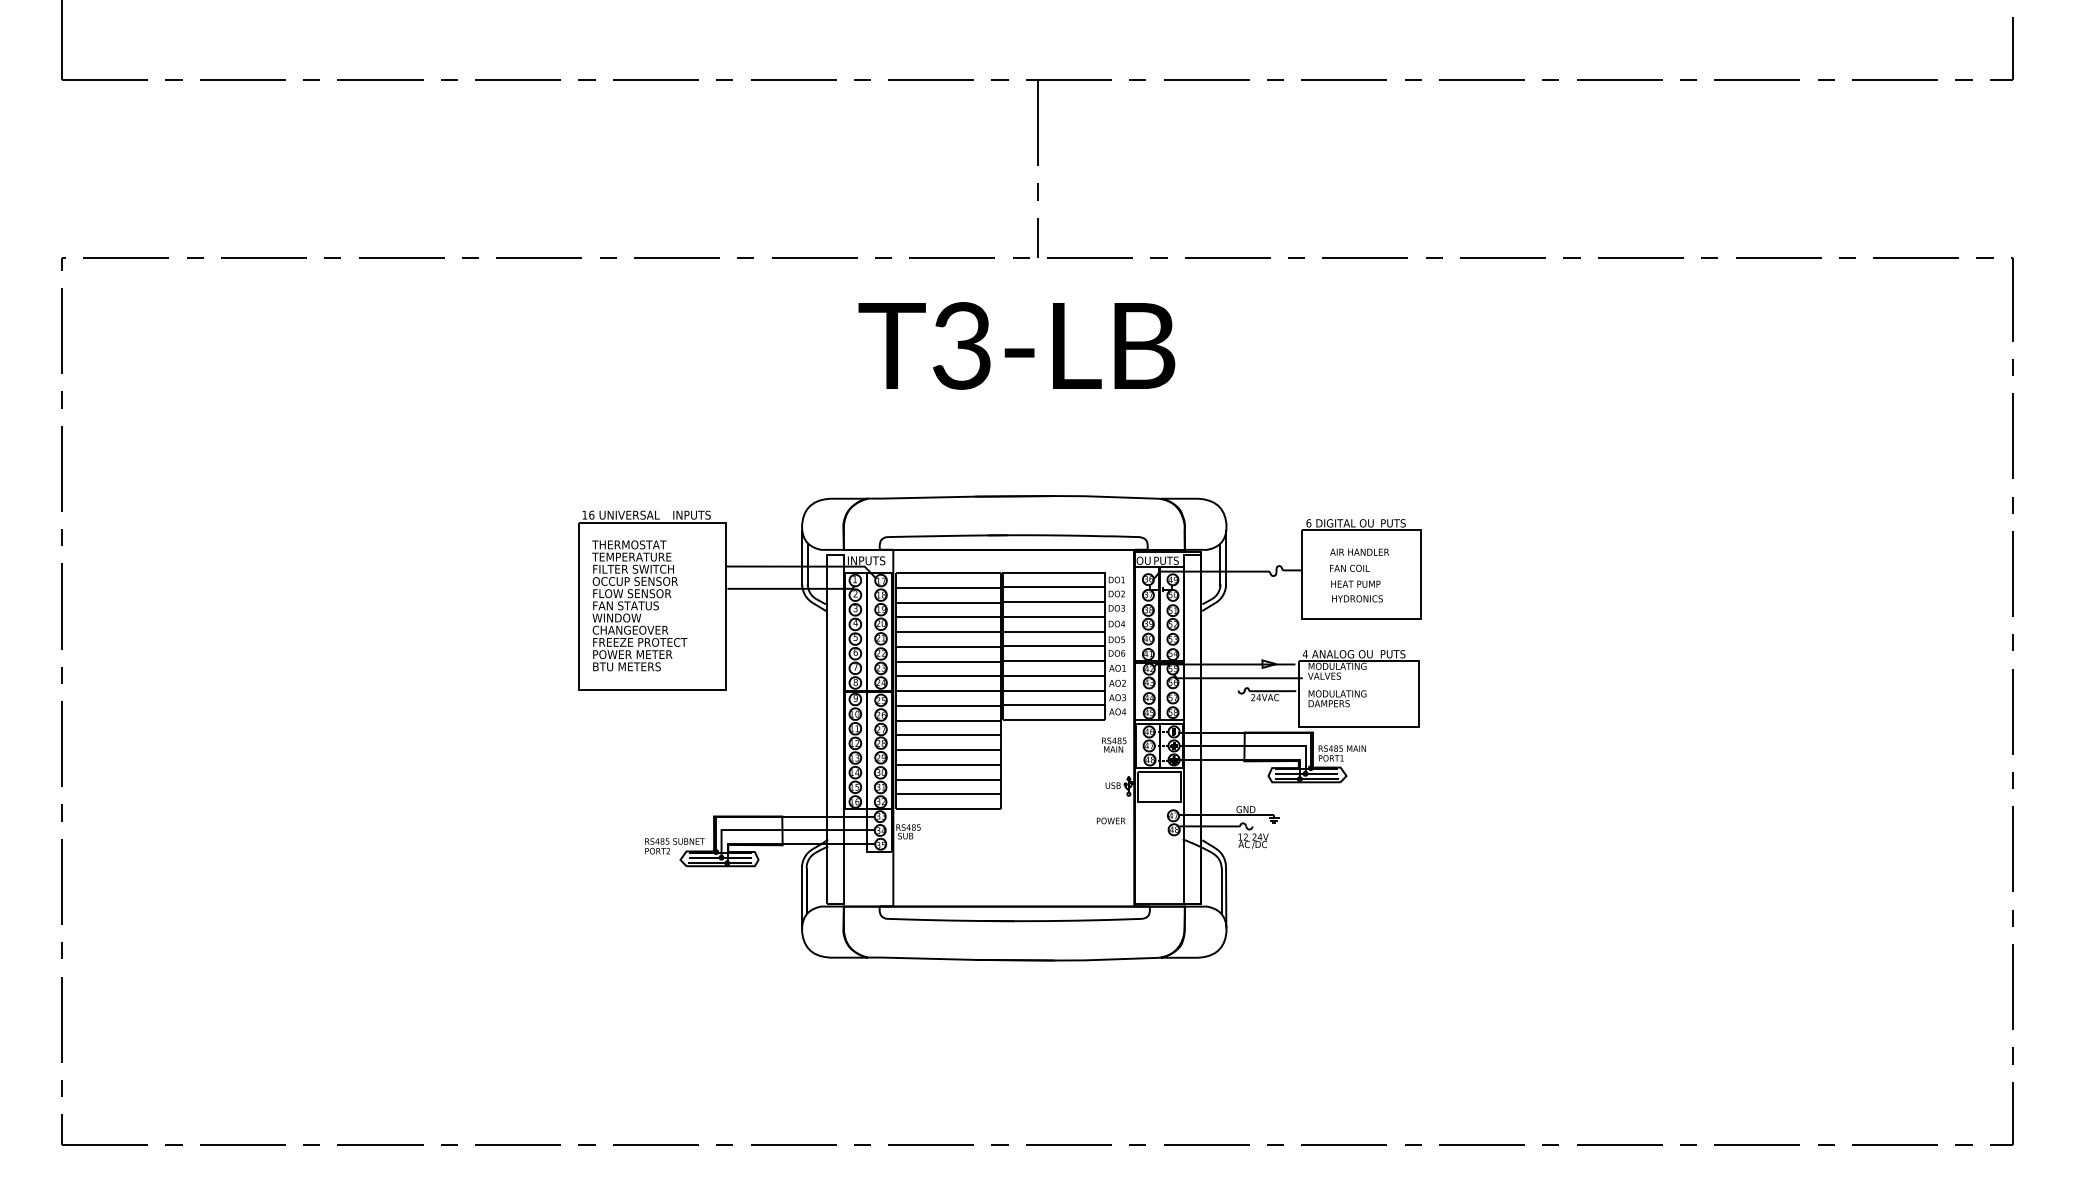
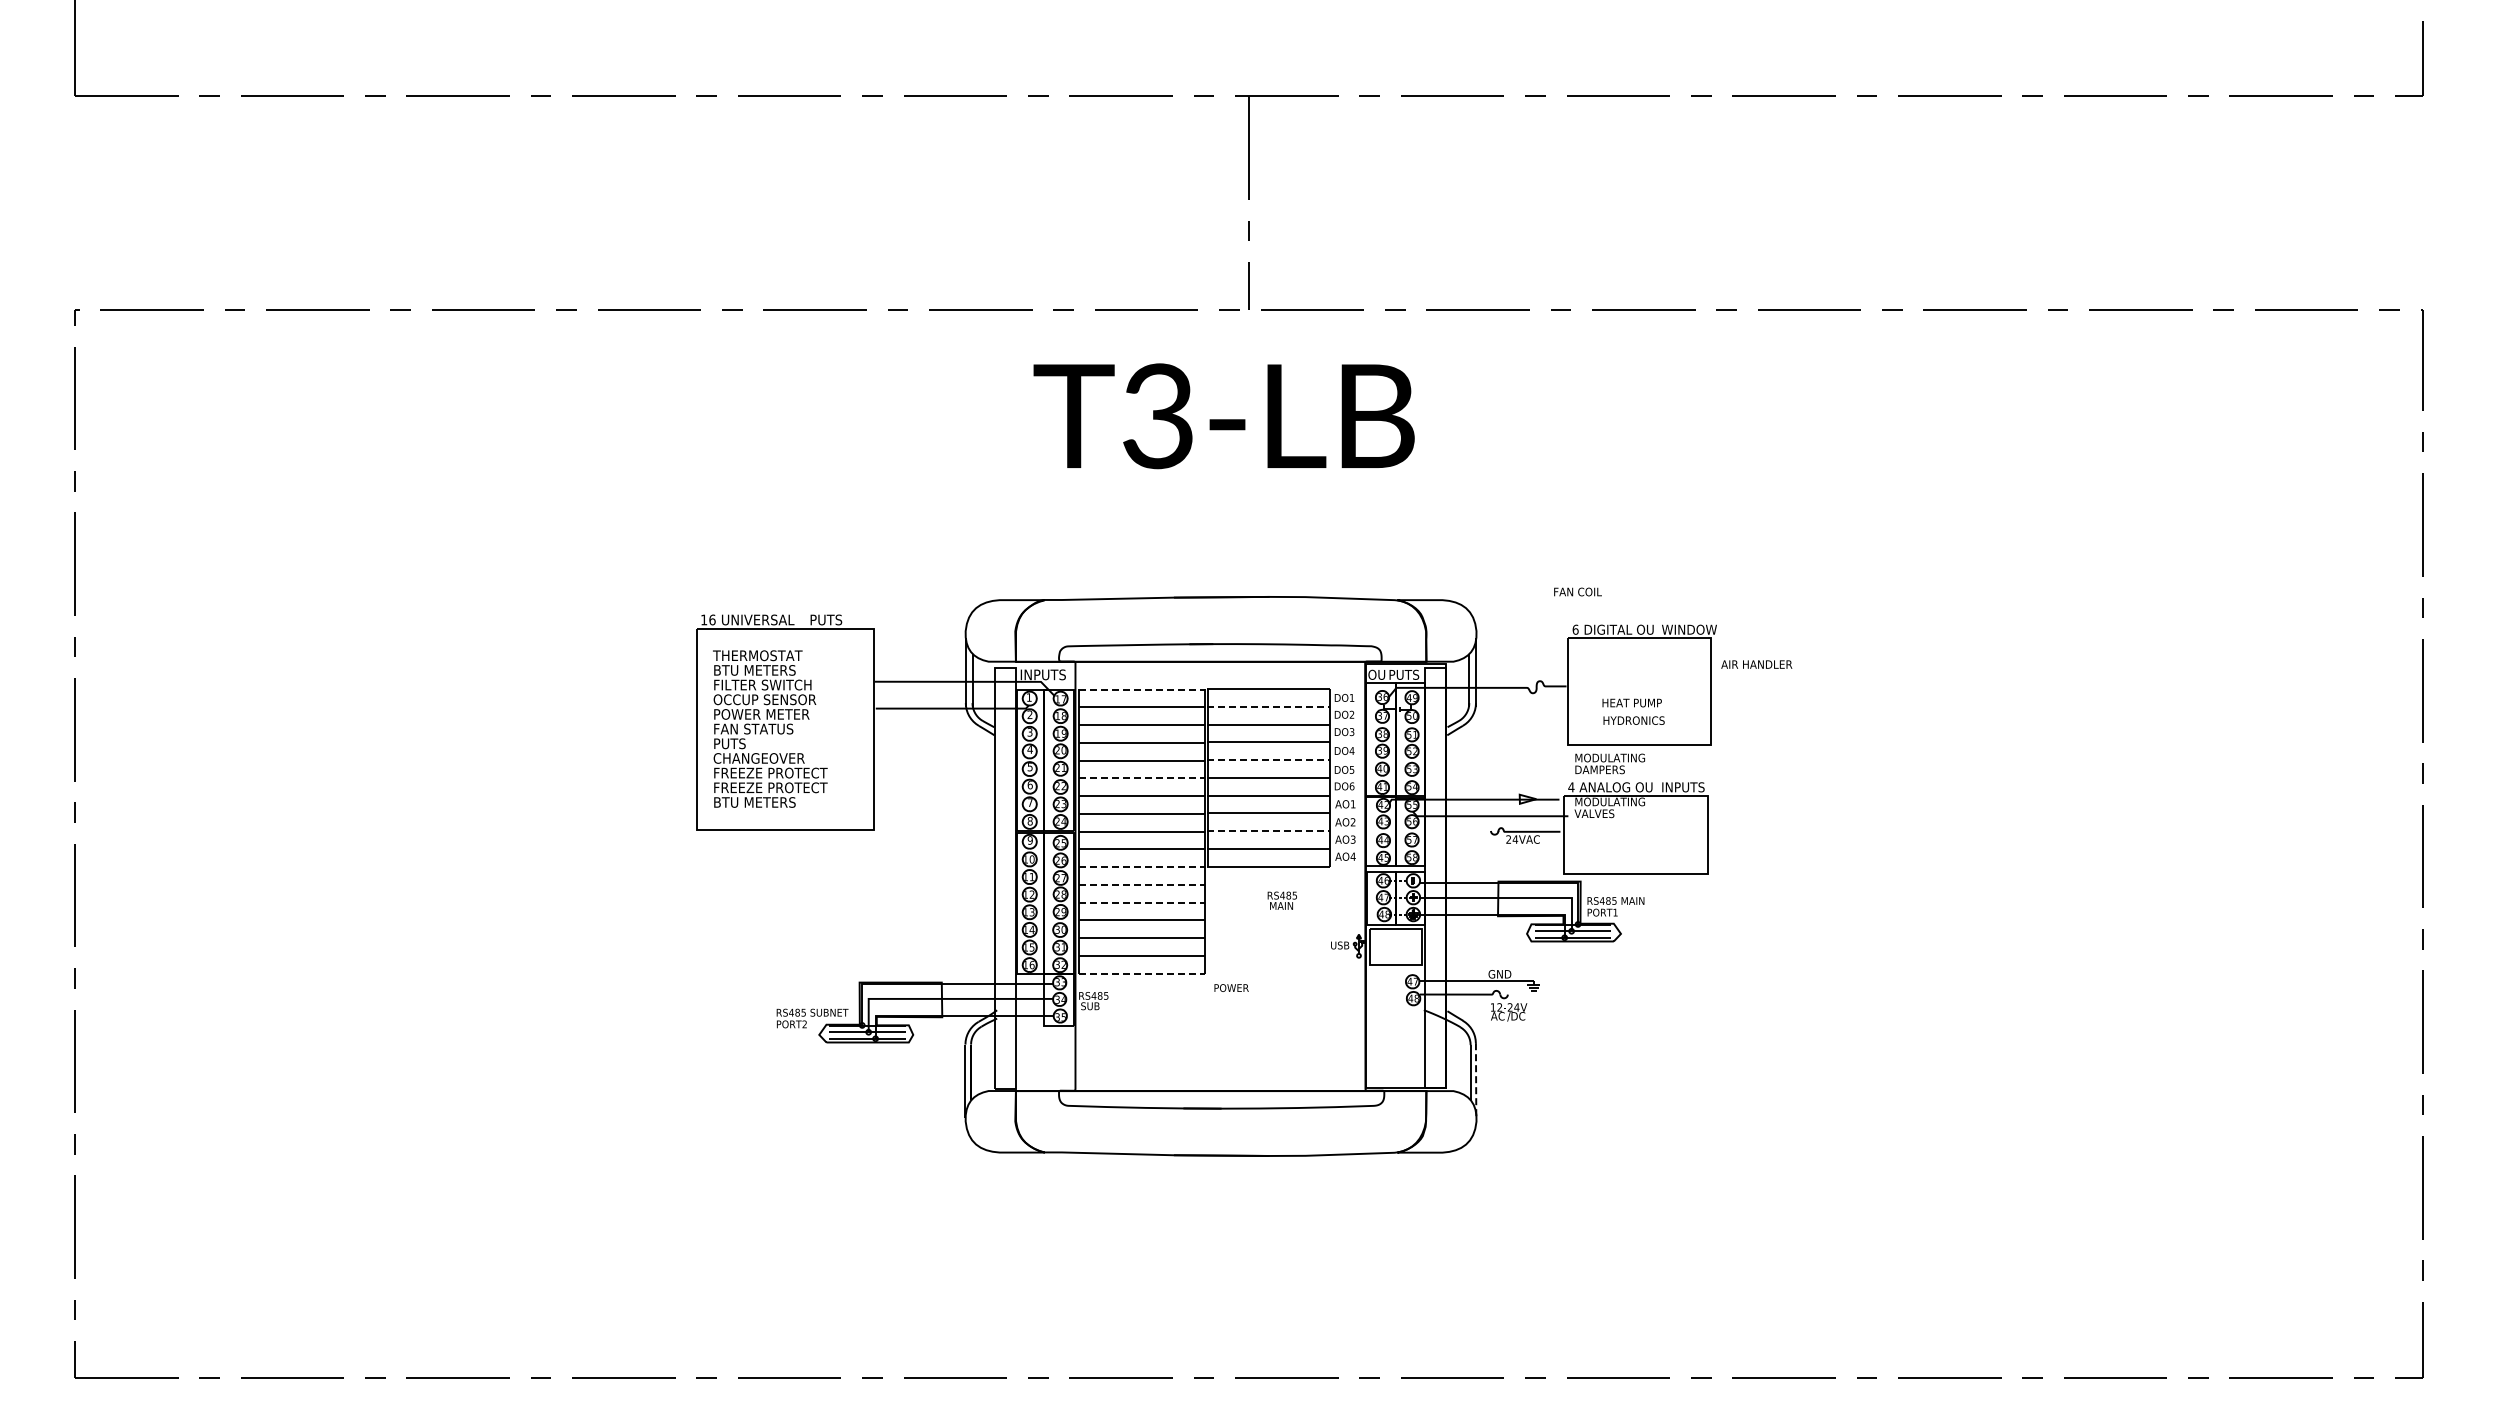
text: (692, 514) -> (833, 619), INPUTS -> PUTS
text: (1403, 523) -> (1689, 629), PUTS -> WINDOW
text: (1359, 552) -> (1756, 664), moved
text: (631, 557) -> (760, 670), TEMPERATURE -> BTU METERS
text: (1349, 567) -> (1577, 591), moved
line: (948, 572) -> (1141, 689), solid -> dashed
line: (1054, 587) -> (1269, 706), solid -> dashed
text: (633, 593) -> (762, 714), FLOW SENSOR -> POWER METER
text: (616, 617) -> (742, 743), WINDOW -> PUTS
line: (1054, 631) -> (1269, 760), solid -> dashed
line: (948, 646) -> (1141, 778), solid -> dashed
text: (640, 654) -> (771, 787), POWER METER -> FREEZE PROTECT
text: (1398, 654) -> (1683, 787), PUTS -> INPUTS
line: (1054, 690) -> (1269, 831), solid -> dashed
text: (1337, 698) -> (1609, 763), moved
line: (948, 720) -> (1141, 867), solid -> dashed
line: (948, 734) -> (1141, 884), solid -> dashed
text: (1113, 744) -> (1281, 900), moved
line: (948, 749) -> (1141, 902), solid -> dashed
line: (948, 808) -> (1141, 973), solid -> dashed
text: (1111, 820) -> (1231, 987), moved
line: (1226, 897) -> (1476, 1080), solid -> dashed

